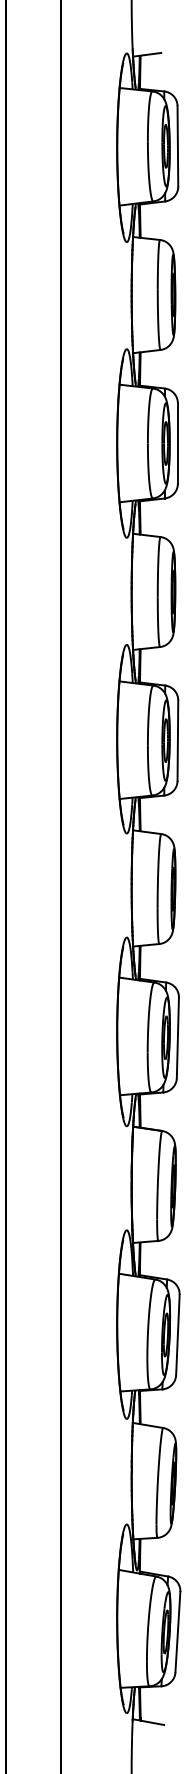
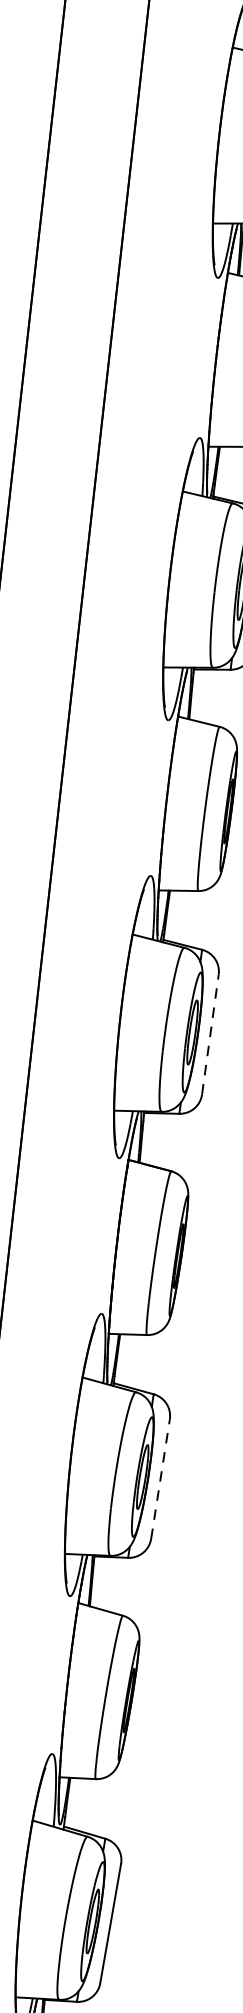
line: (177, 1037) -> (209, 1033), solid -> dashed
line: (177, 1334) -> (160, 1478), solid -> dashed

